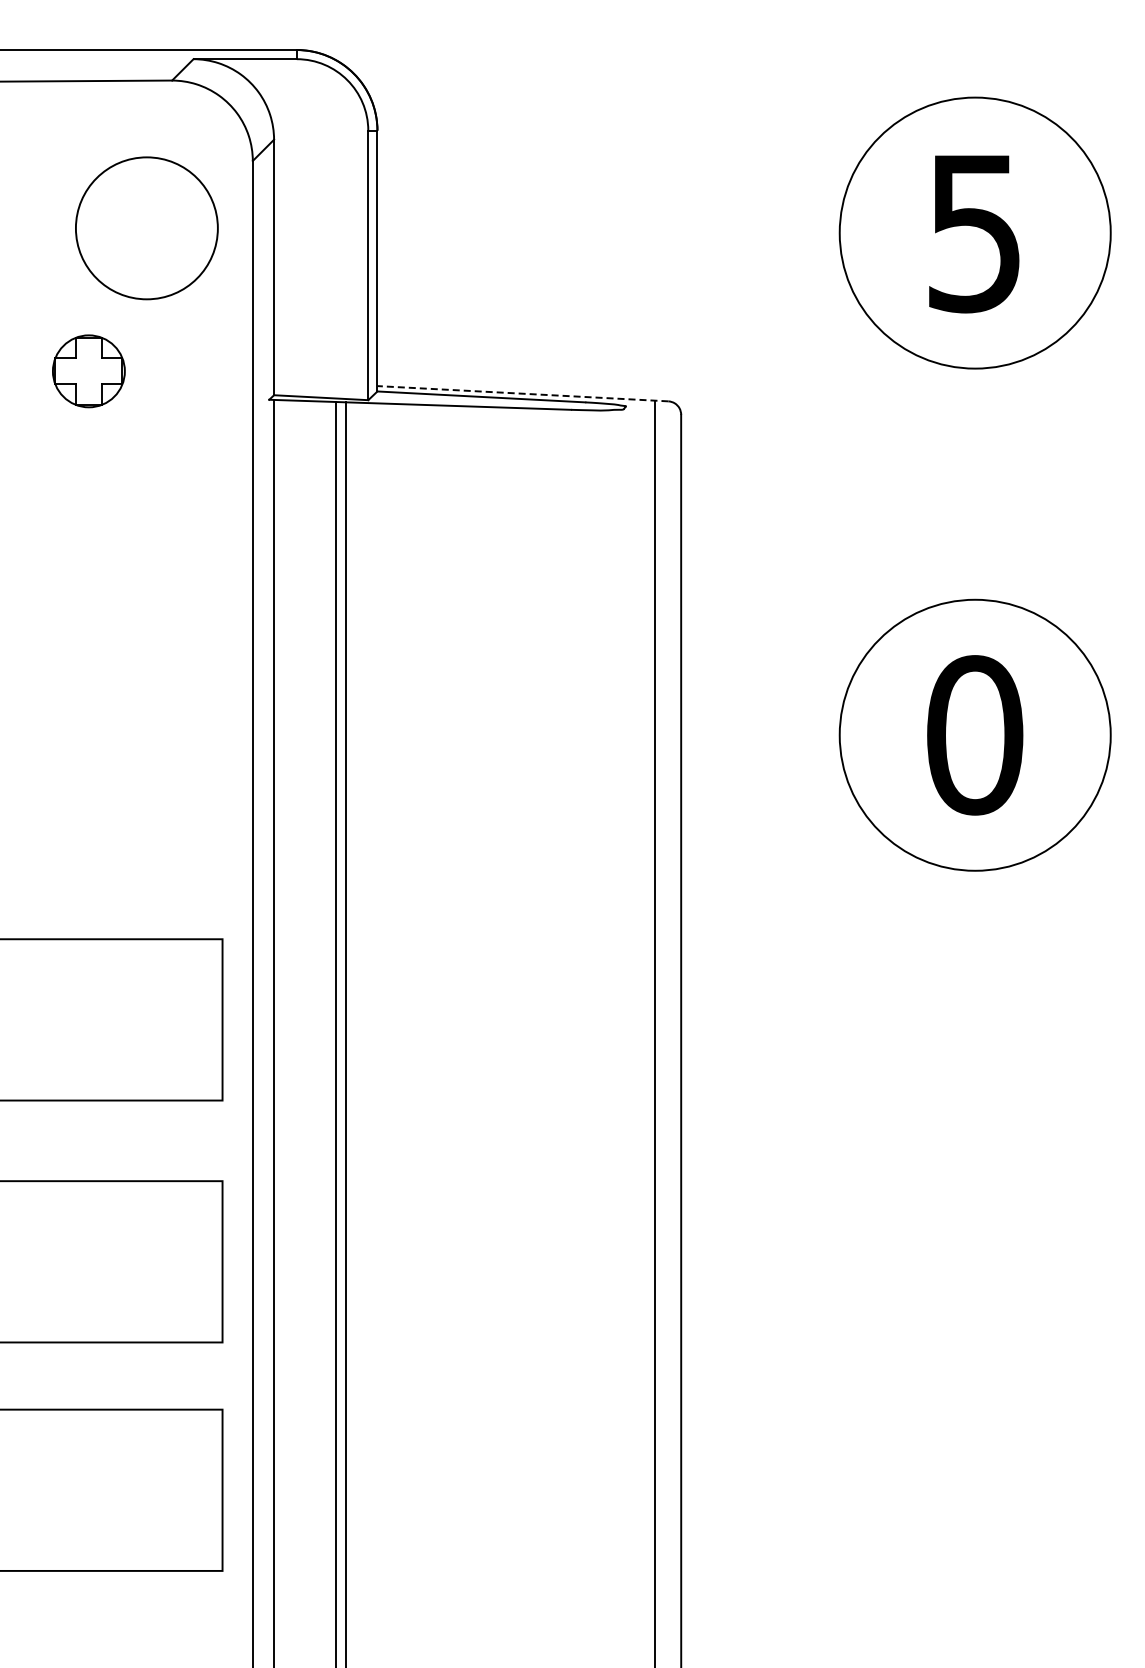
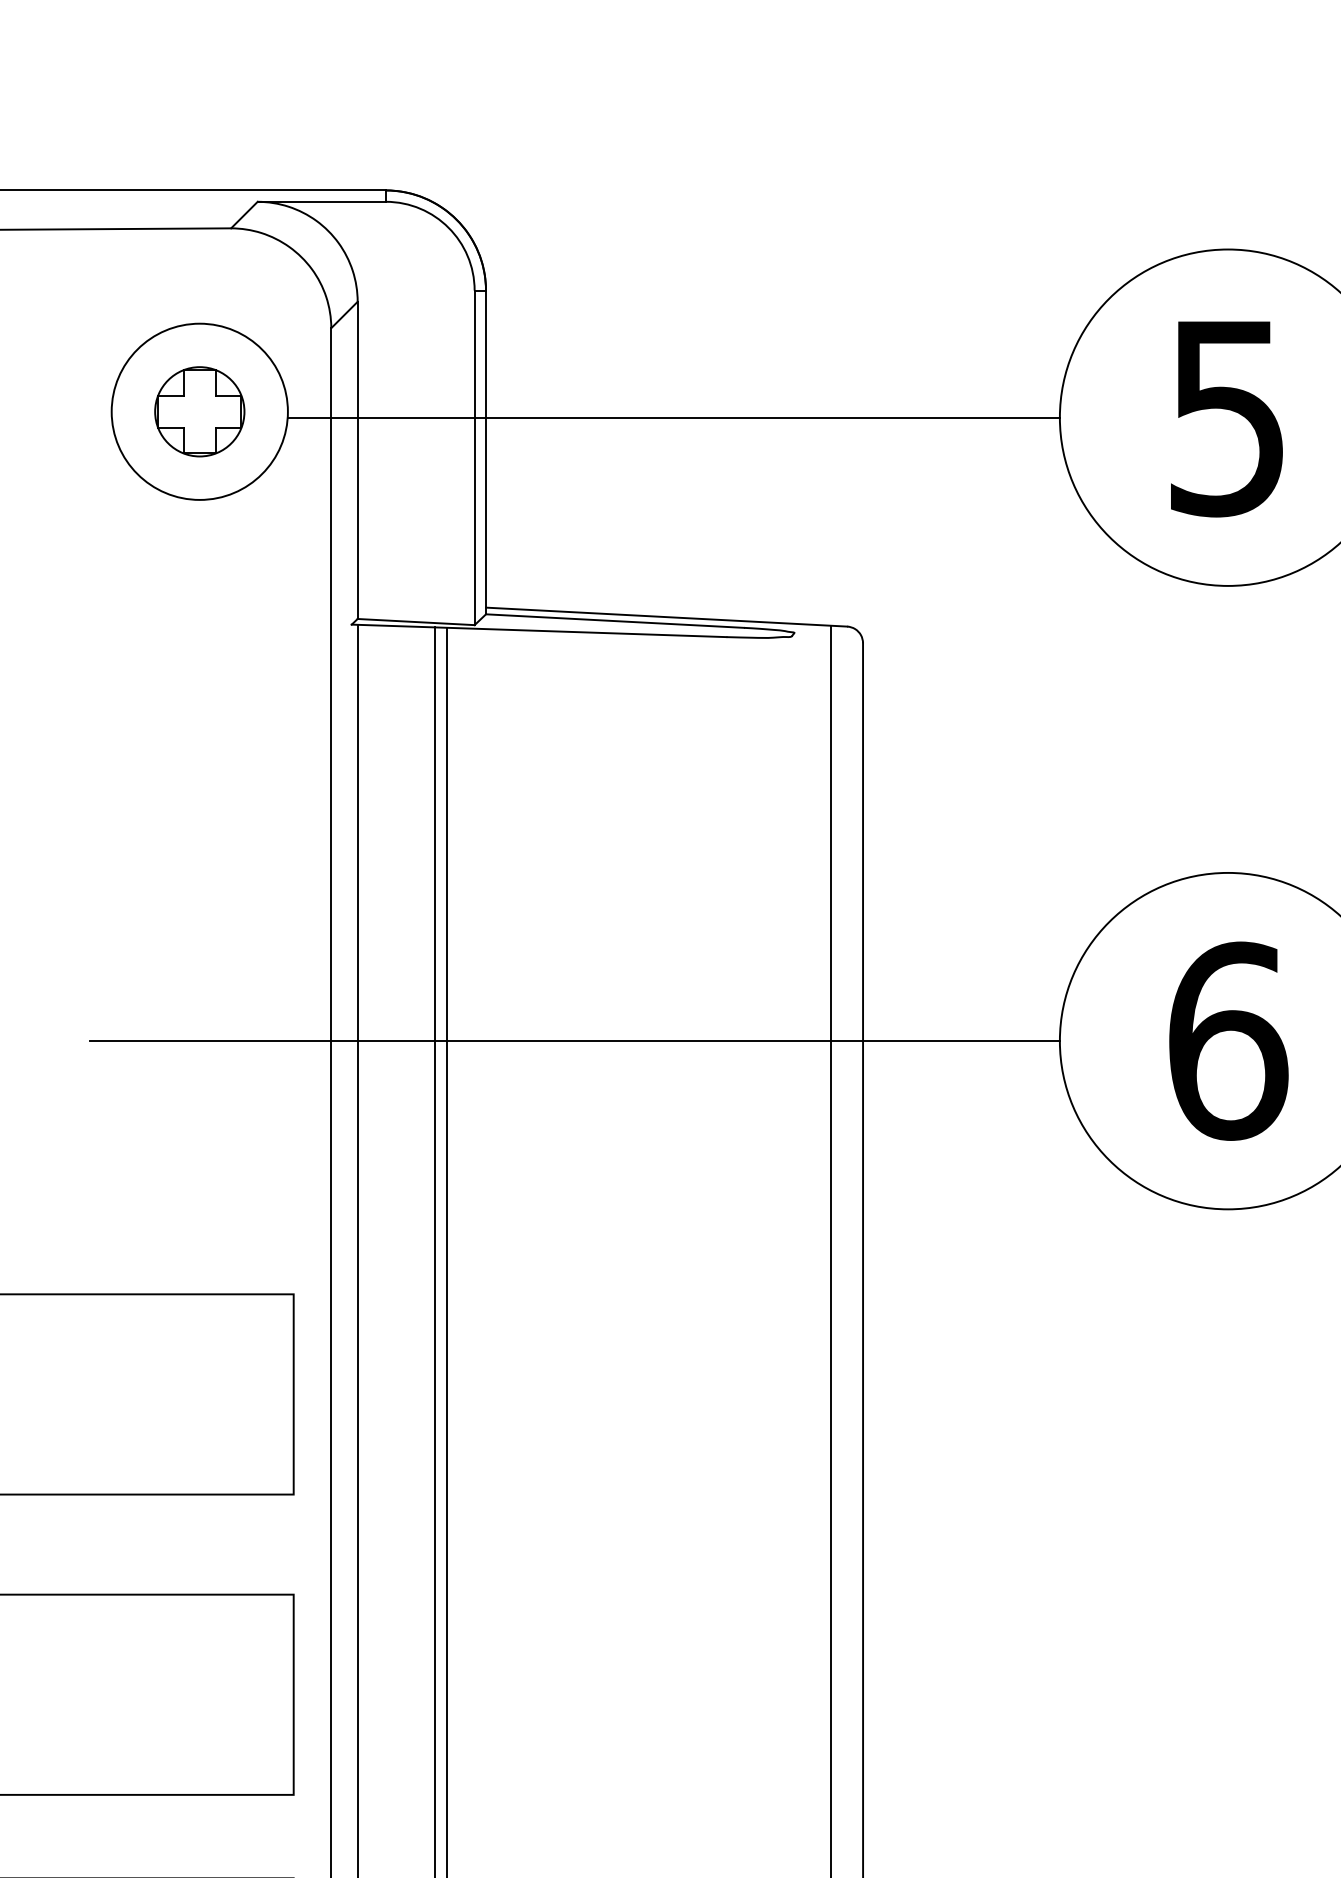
line: (528, 233) -> (673, 418), added
part: (88, 371) -> (199, 412), moved
line: (522, 393) -> (666, 616), dashed -> solid
line: (448, 735) -> (574, 1041), added
text: (975, 735) -> (1228, 1041), 0 -> 6

